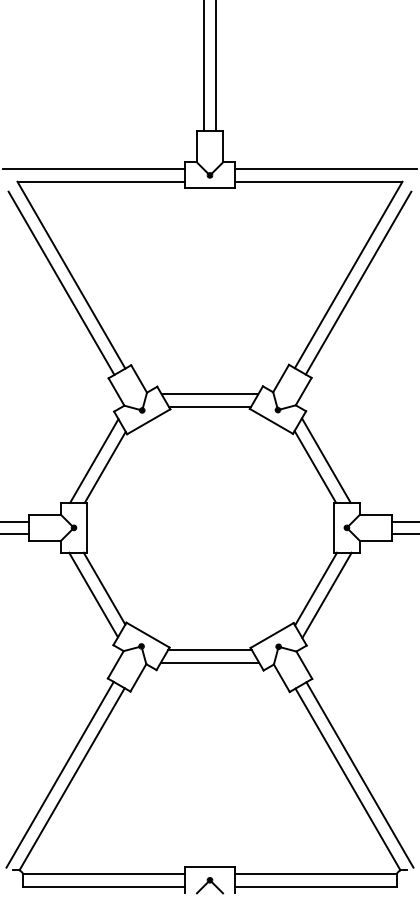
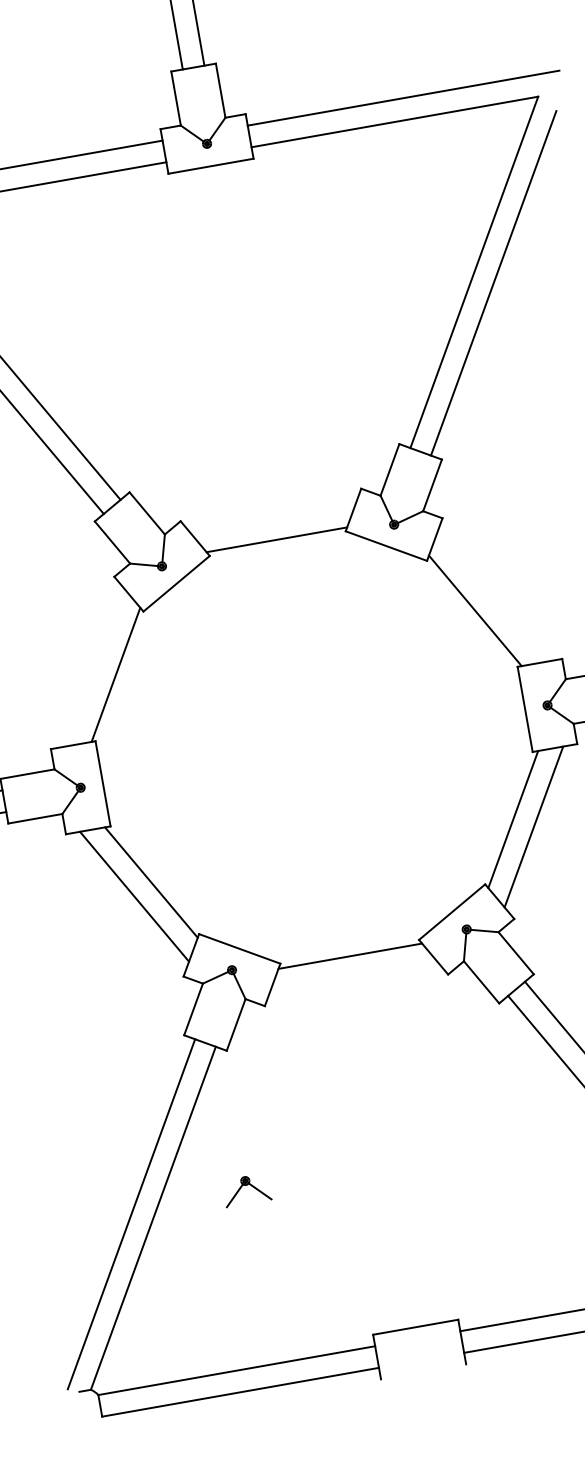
line: (209, 394) -> (272, 518), removed
line: (94, 460) -> (95, 666), removed
line: (325, 460) -> (490, 596), removed
line: (209, 662) -> (353, 977), removed
part: (209, 885) -> (246, 1190), moved

